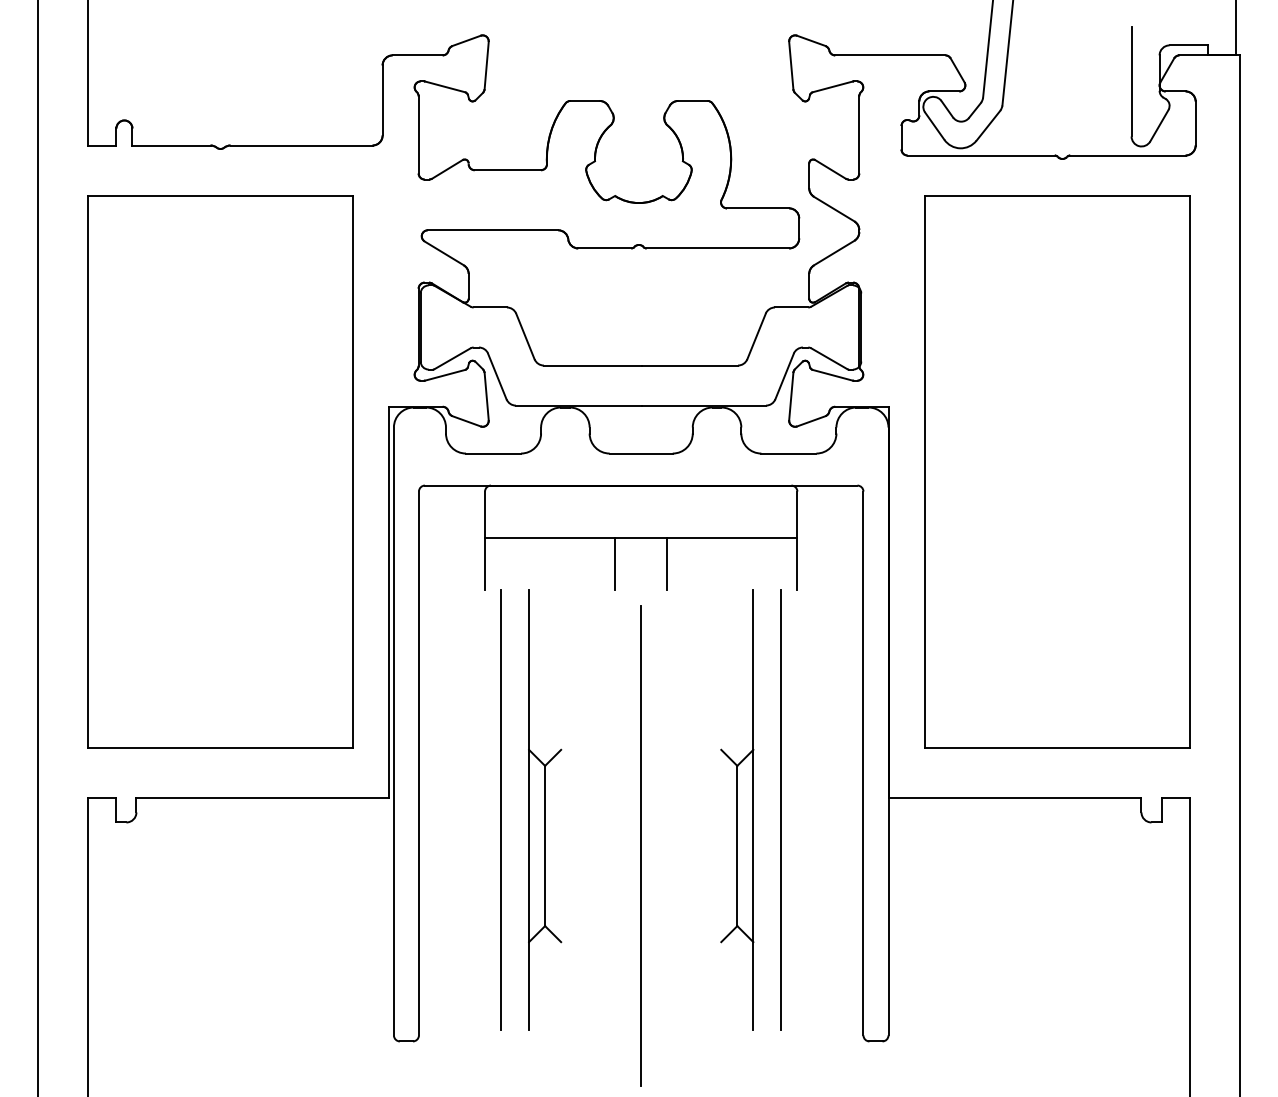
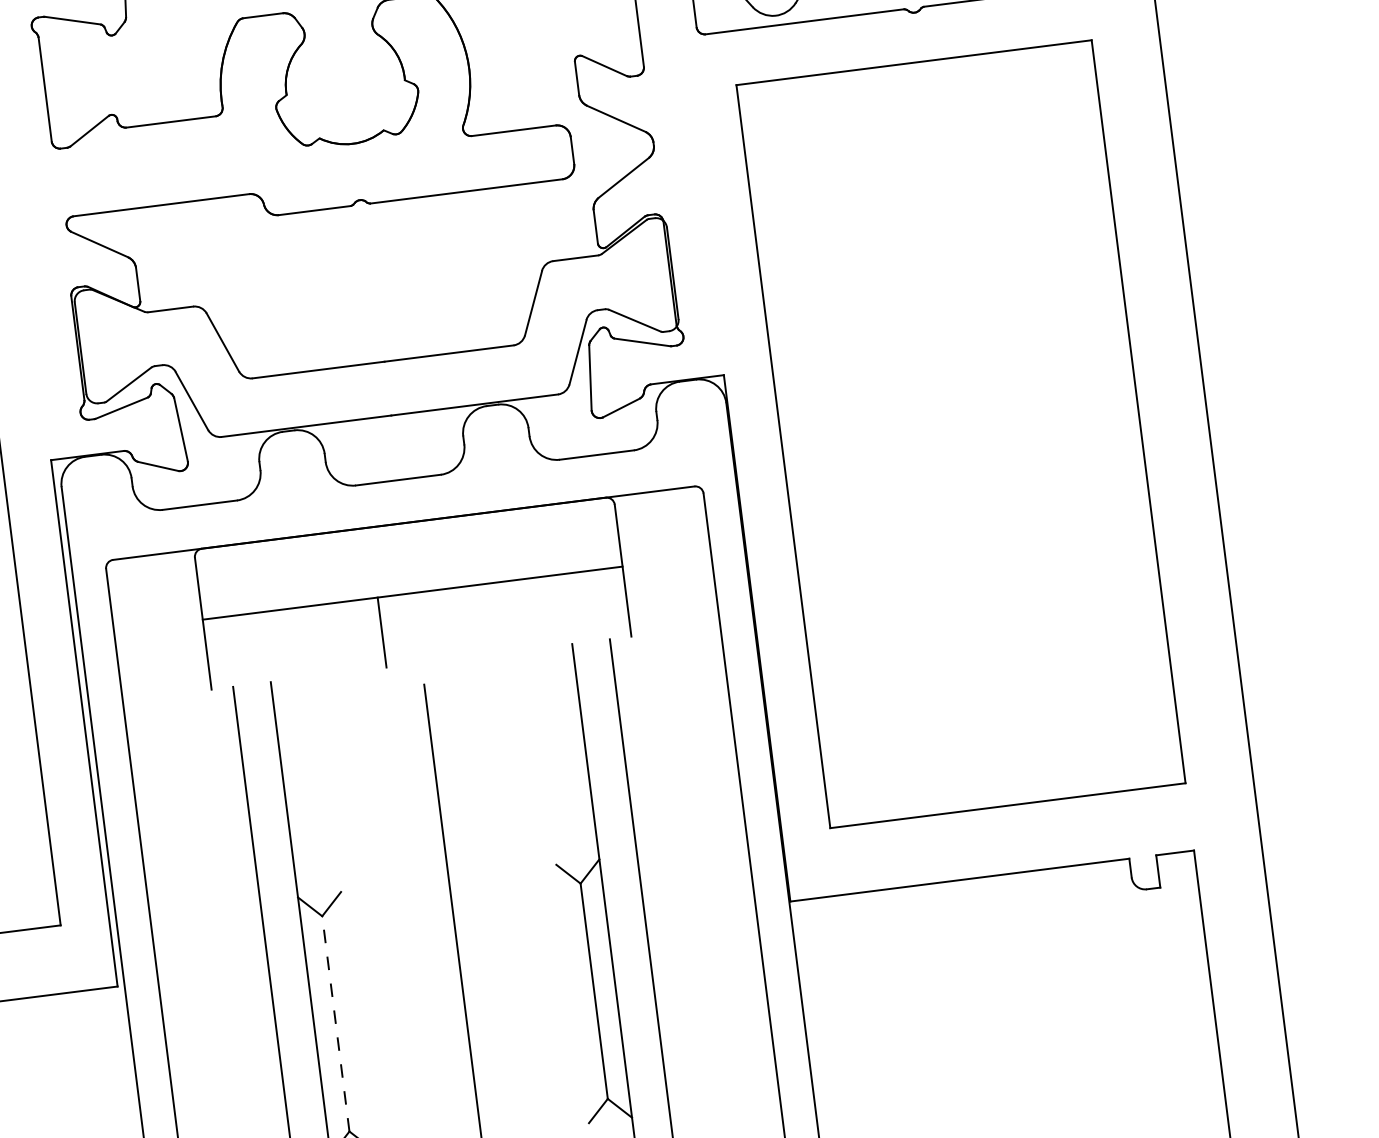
line: (667, 563) -> (452, 623), removed
line: (545, 845) -> (336, 1023), solid -> dashed

